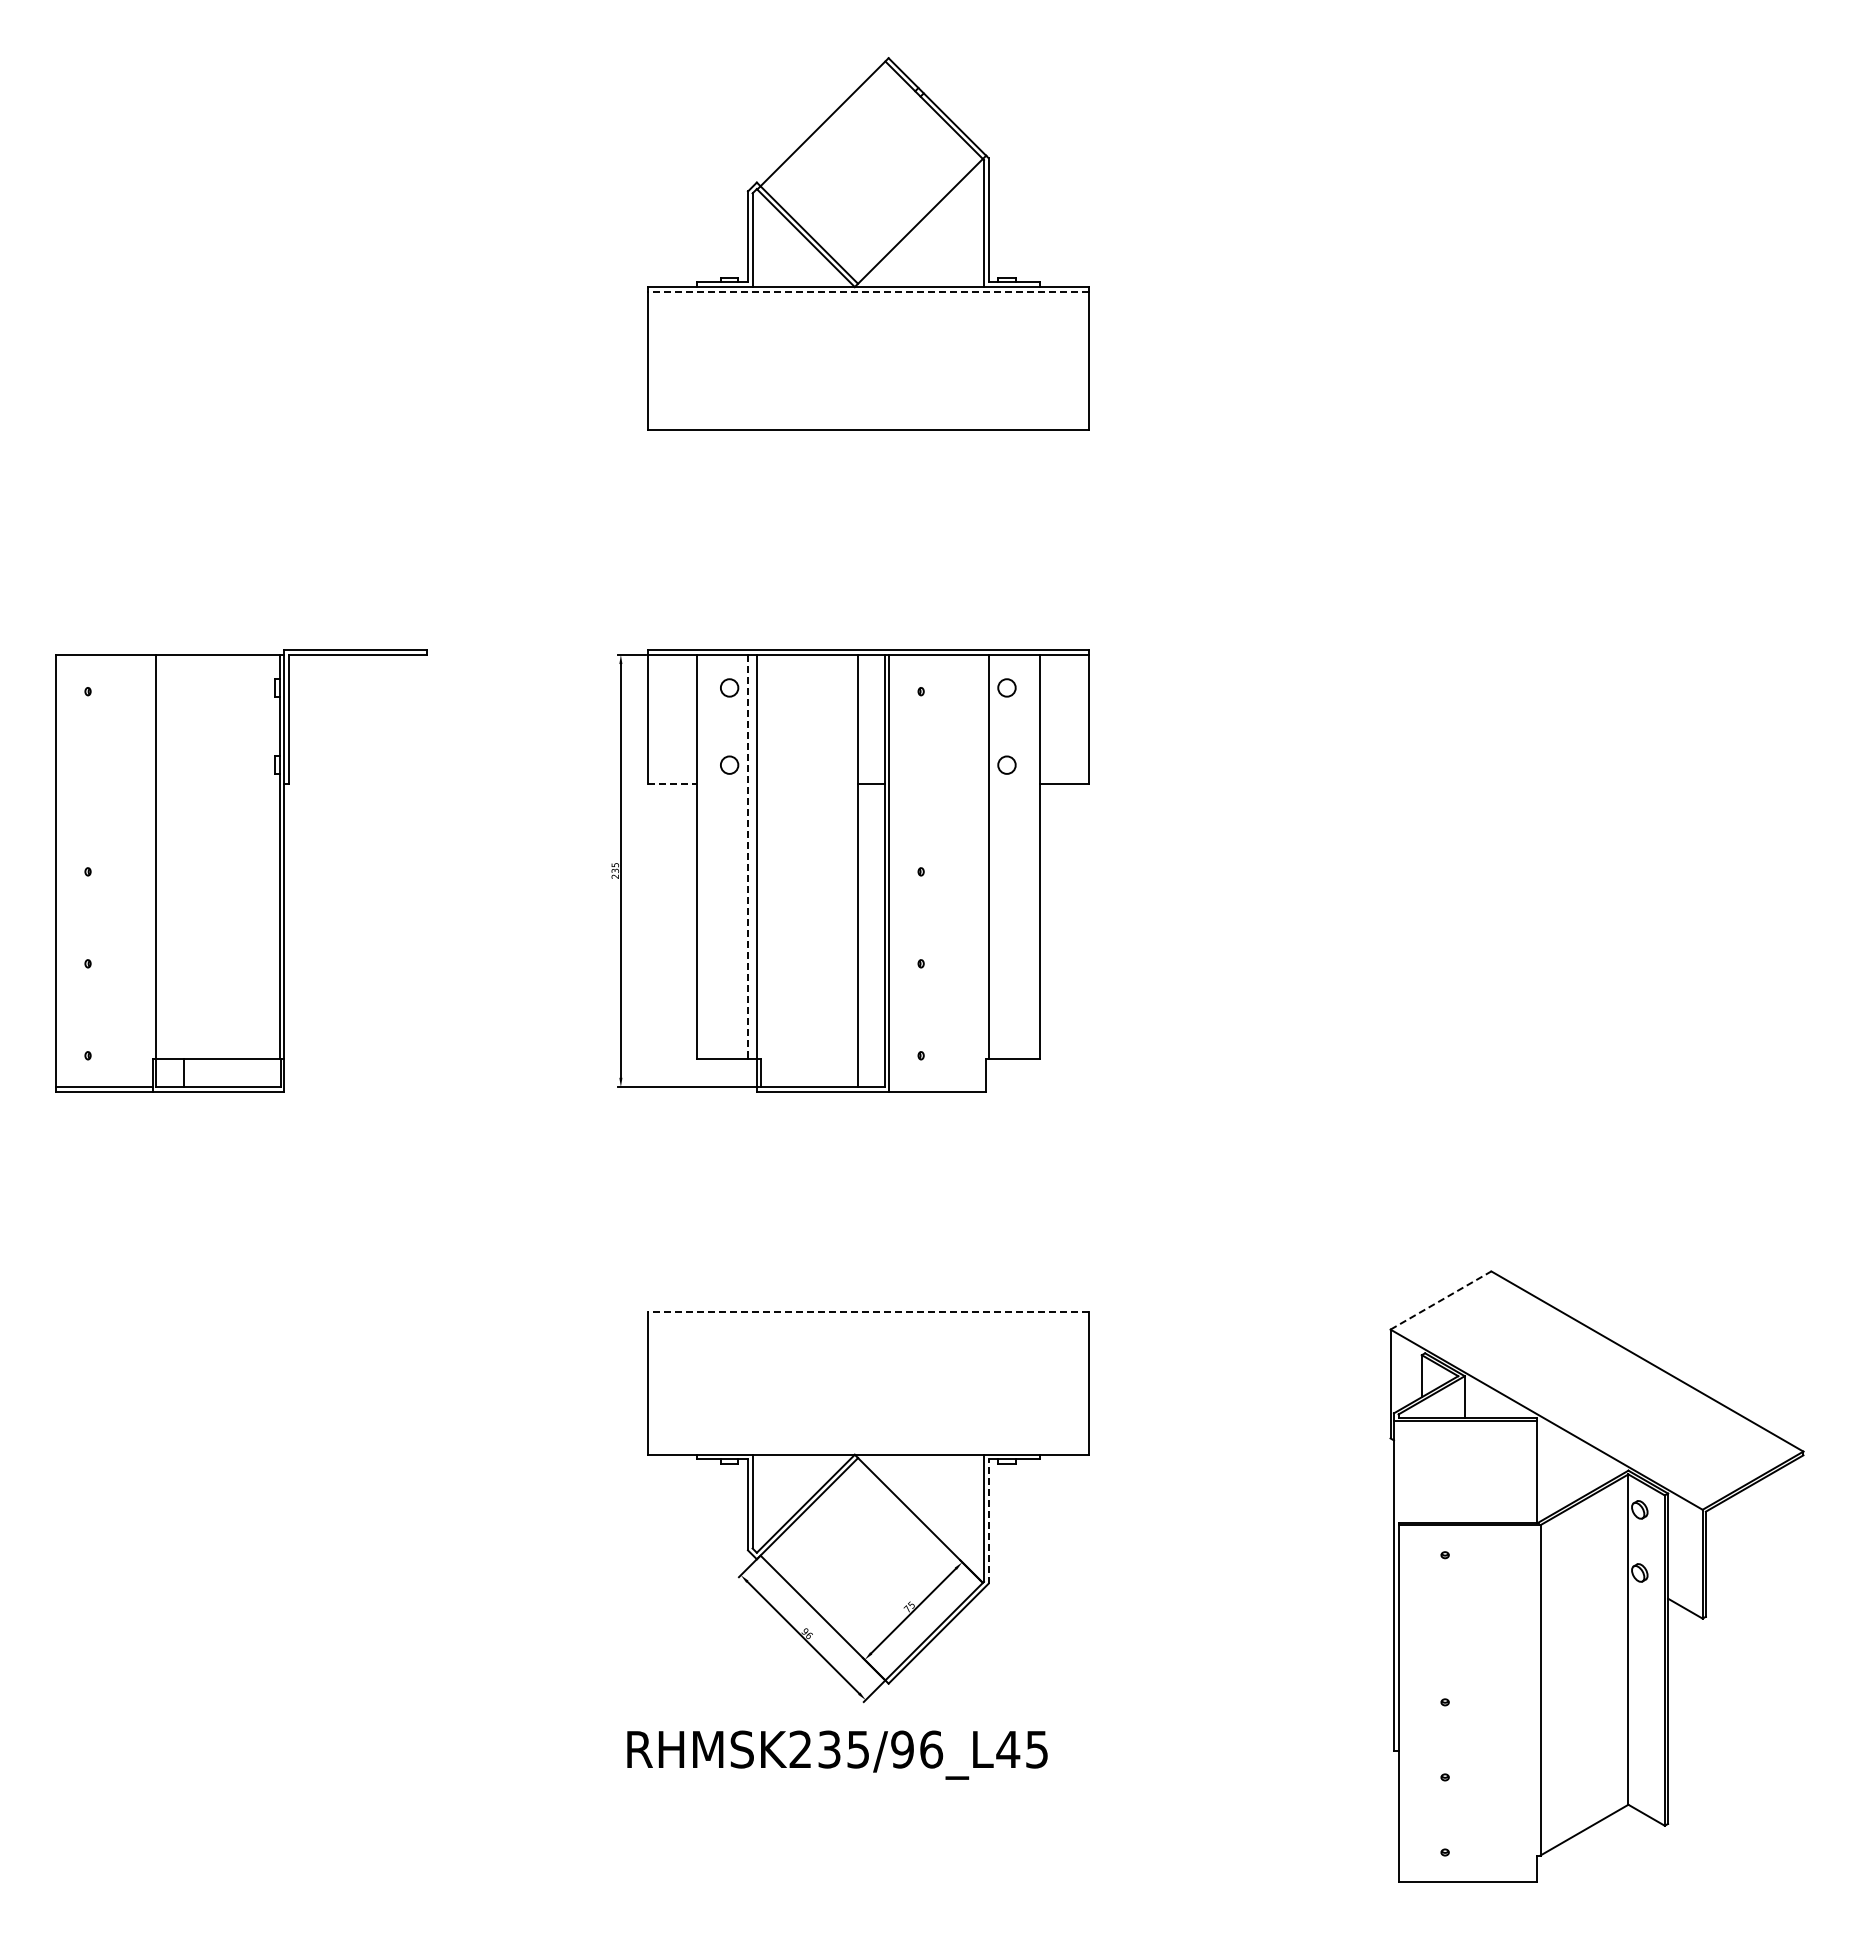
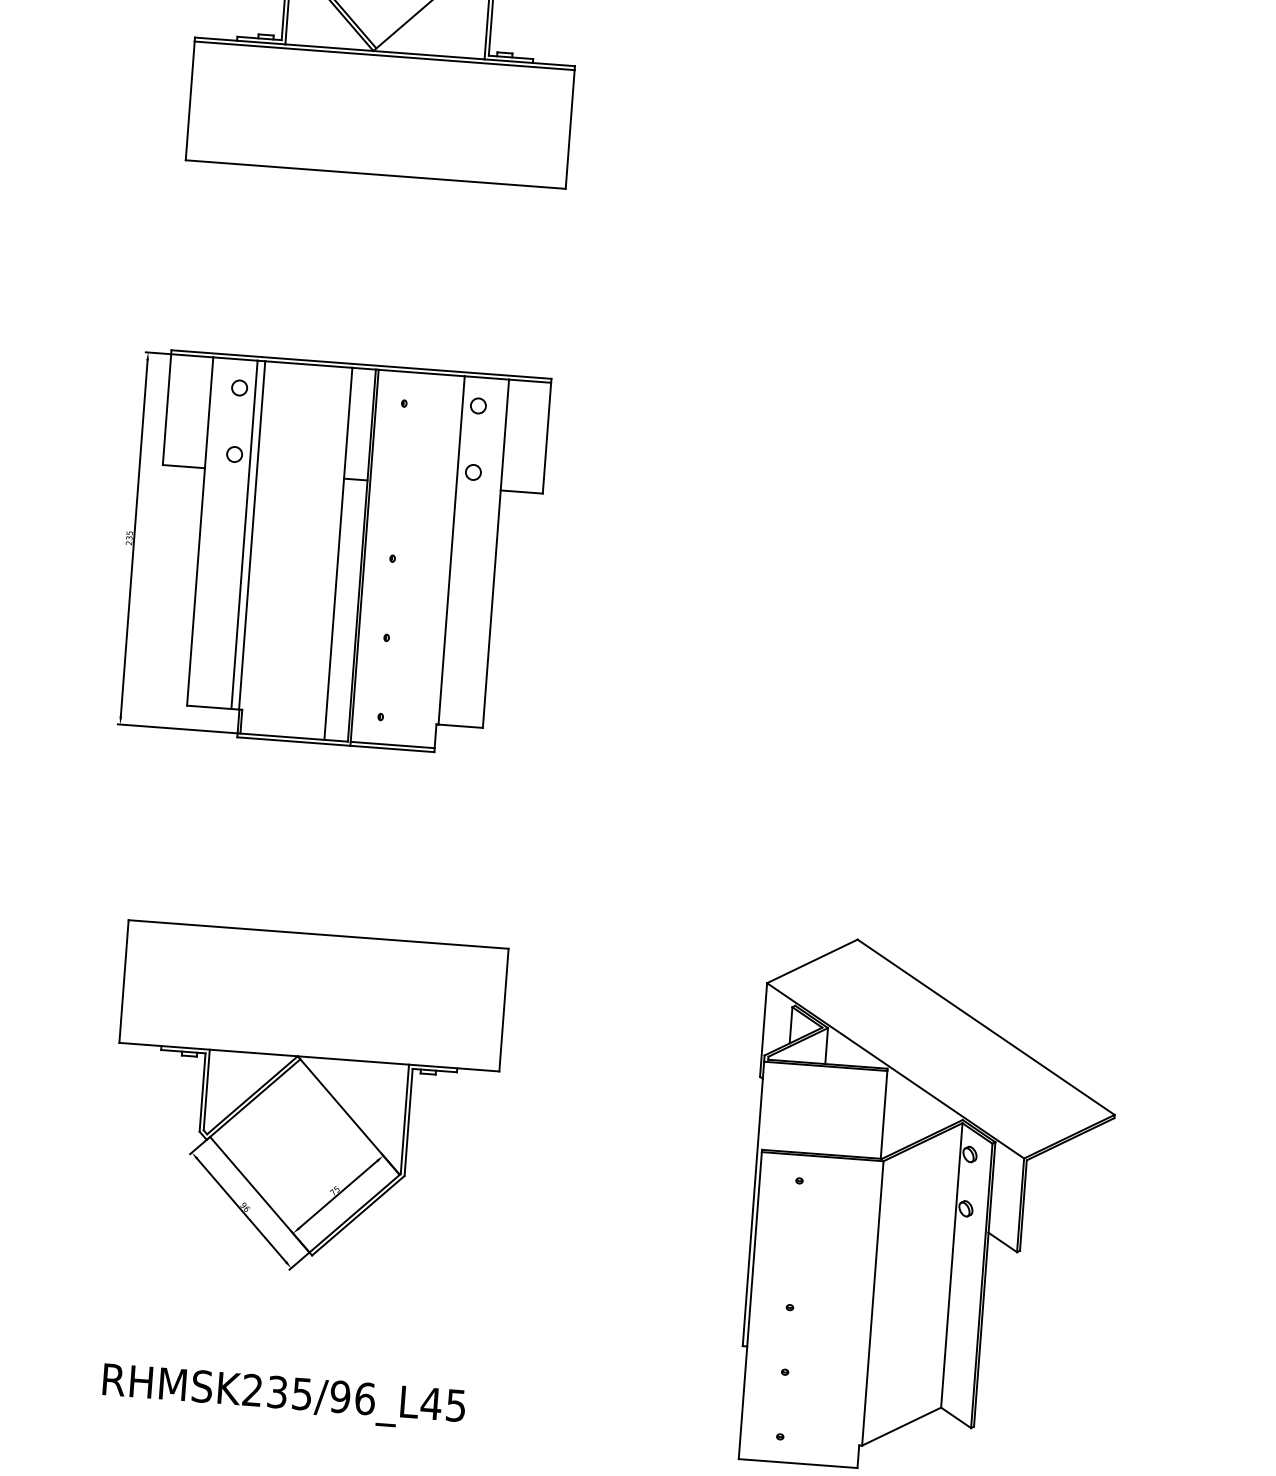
line: (868, 291) -> (384, 55), dashed -> solid
line: (672, 783) -> (184, 466), dashed -> solid
line: (748, 857) -> (244, 535), dashed -> solid
line: (937, 1087) -> (392, 745), added
line: (1441, 1300) -> (812, 961), dashed -> solid
line: (868, 1312) -> (318, 934), dashed -> solid
line: (988, 1521) -> (408, 1122), dashed -> solid
text: (837, 1754) -> (284, 1396), moved

